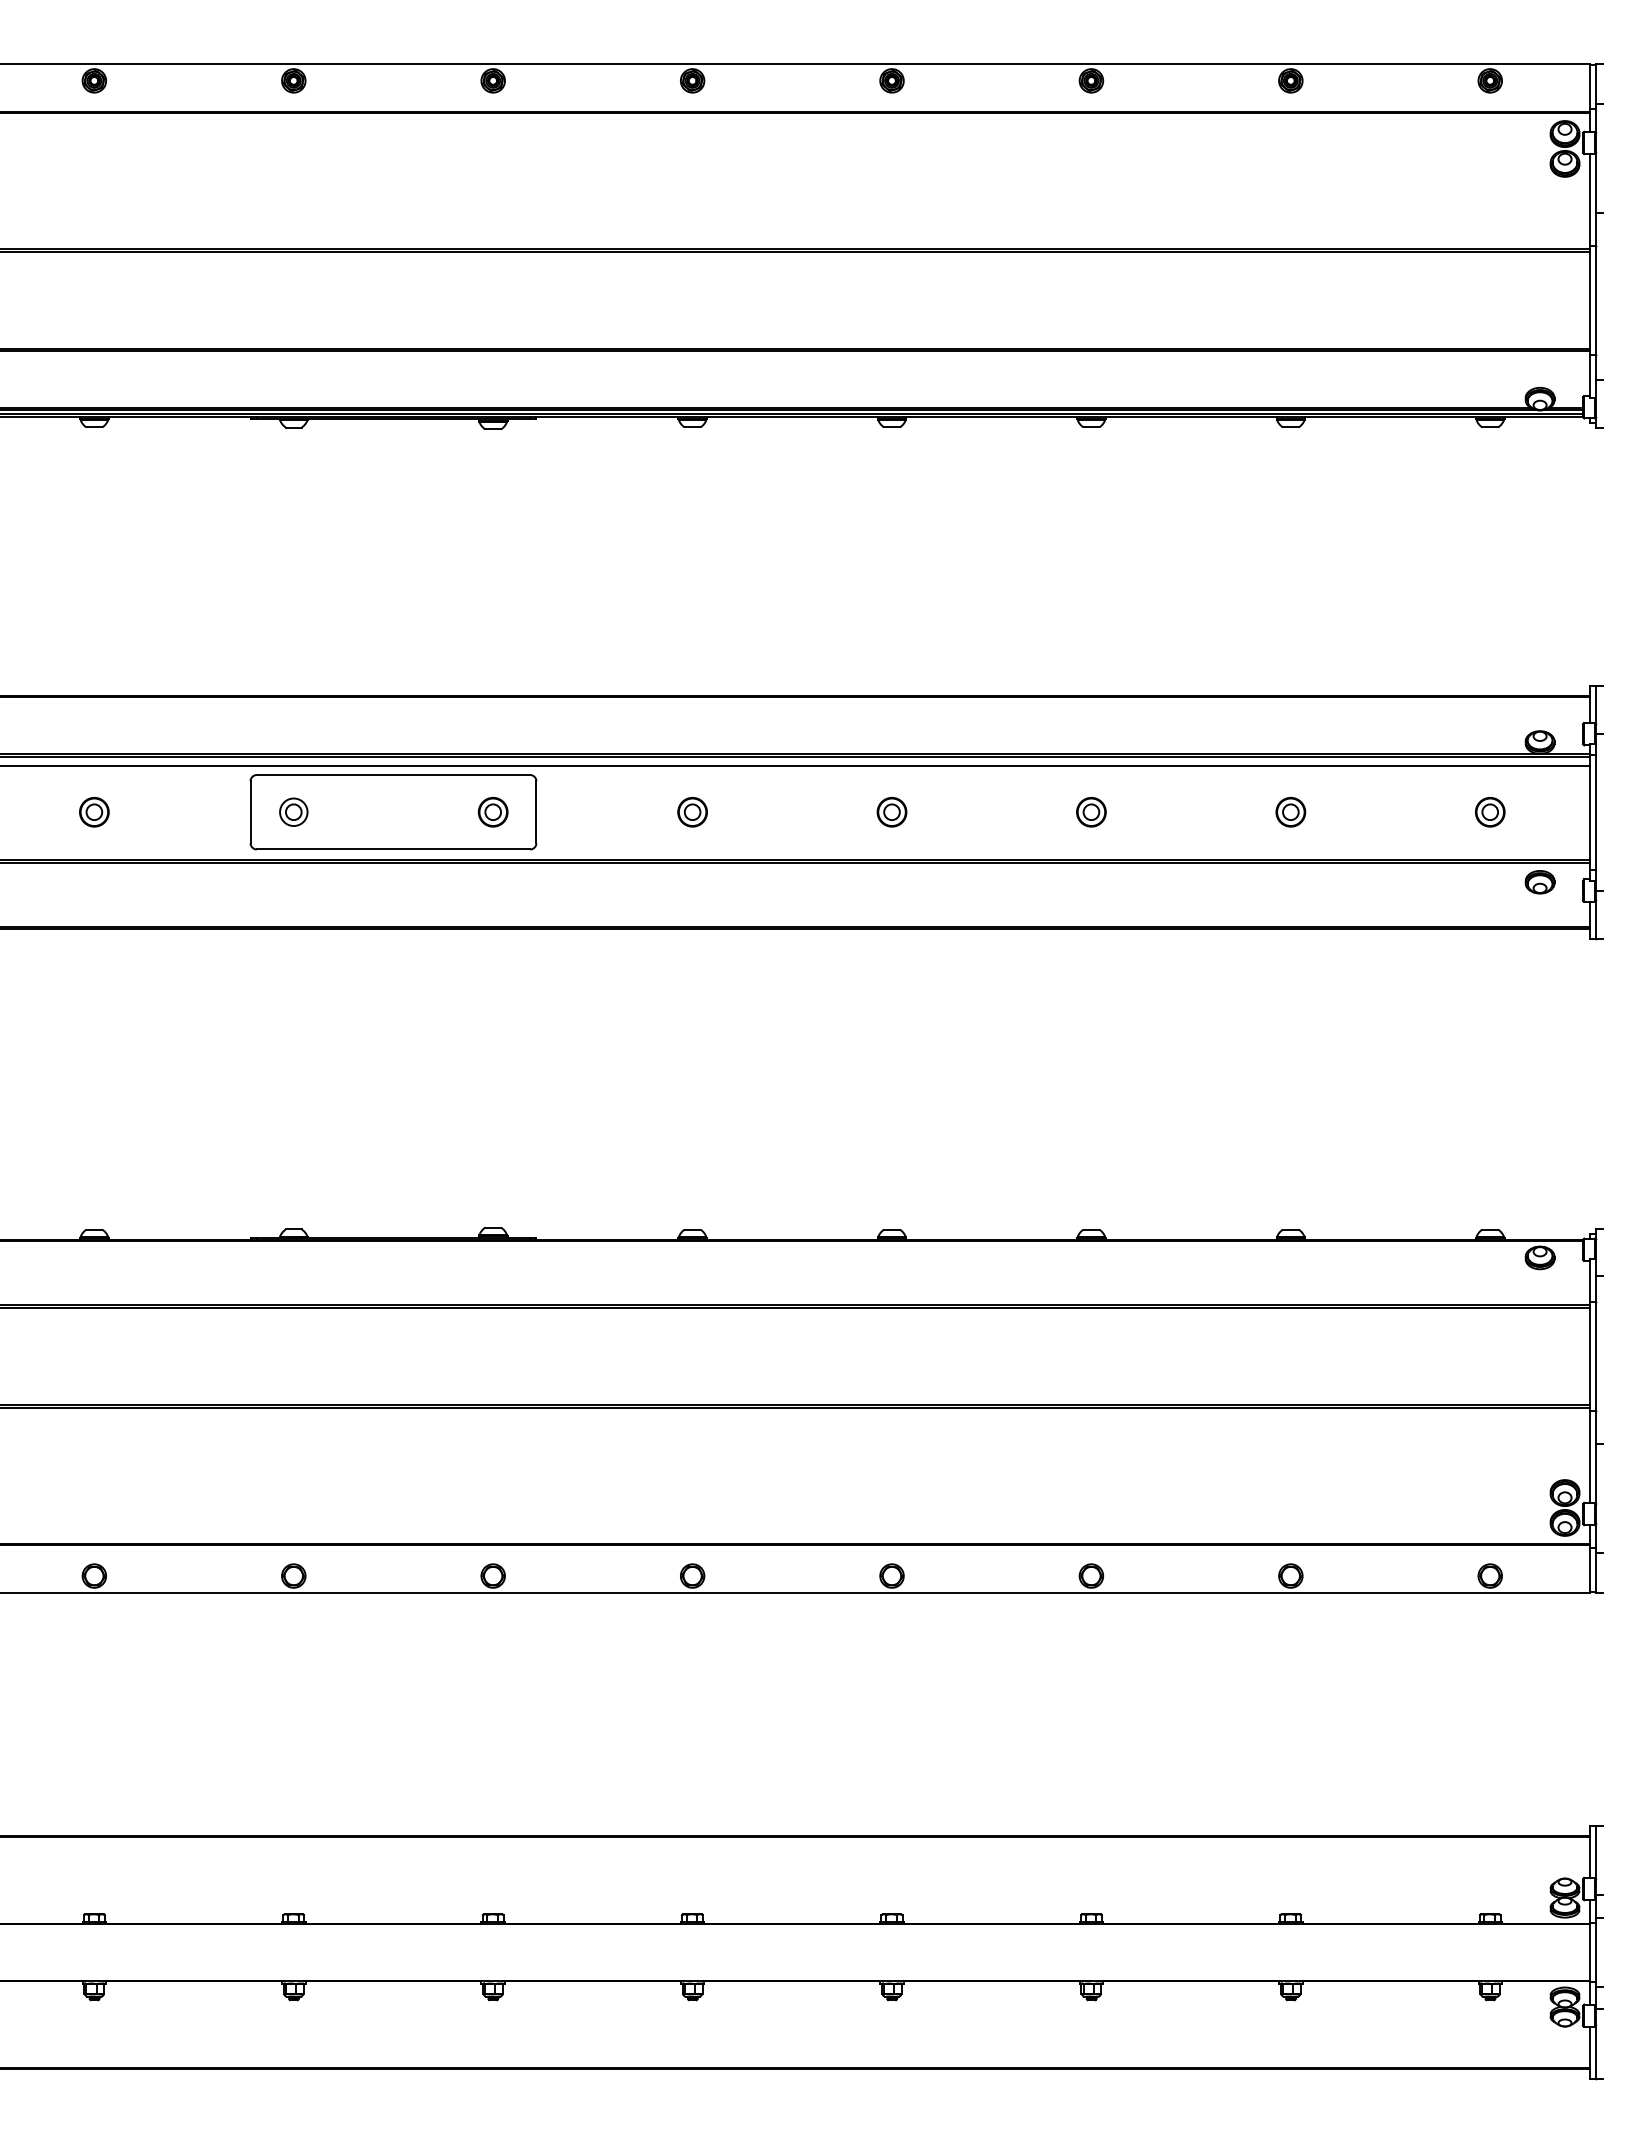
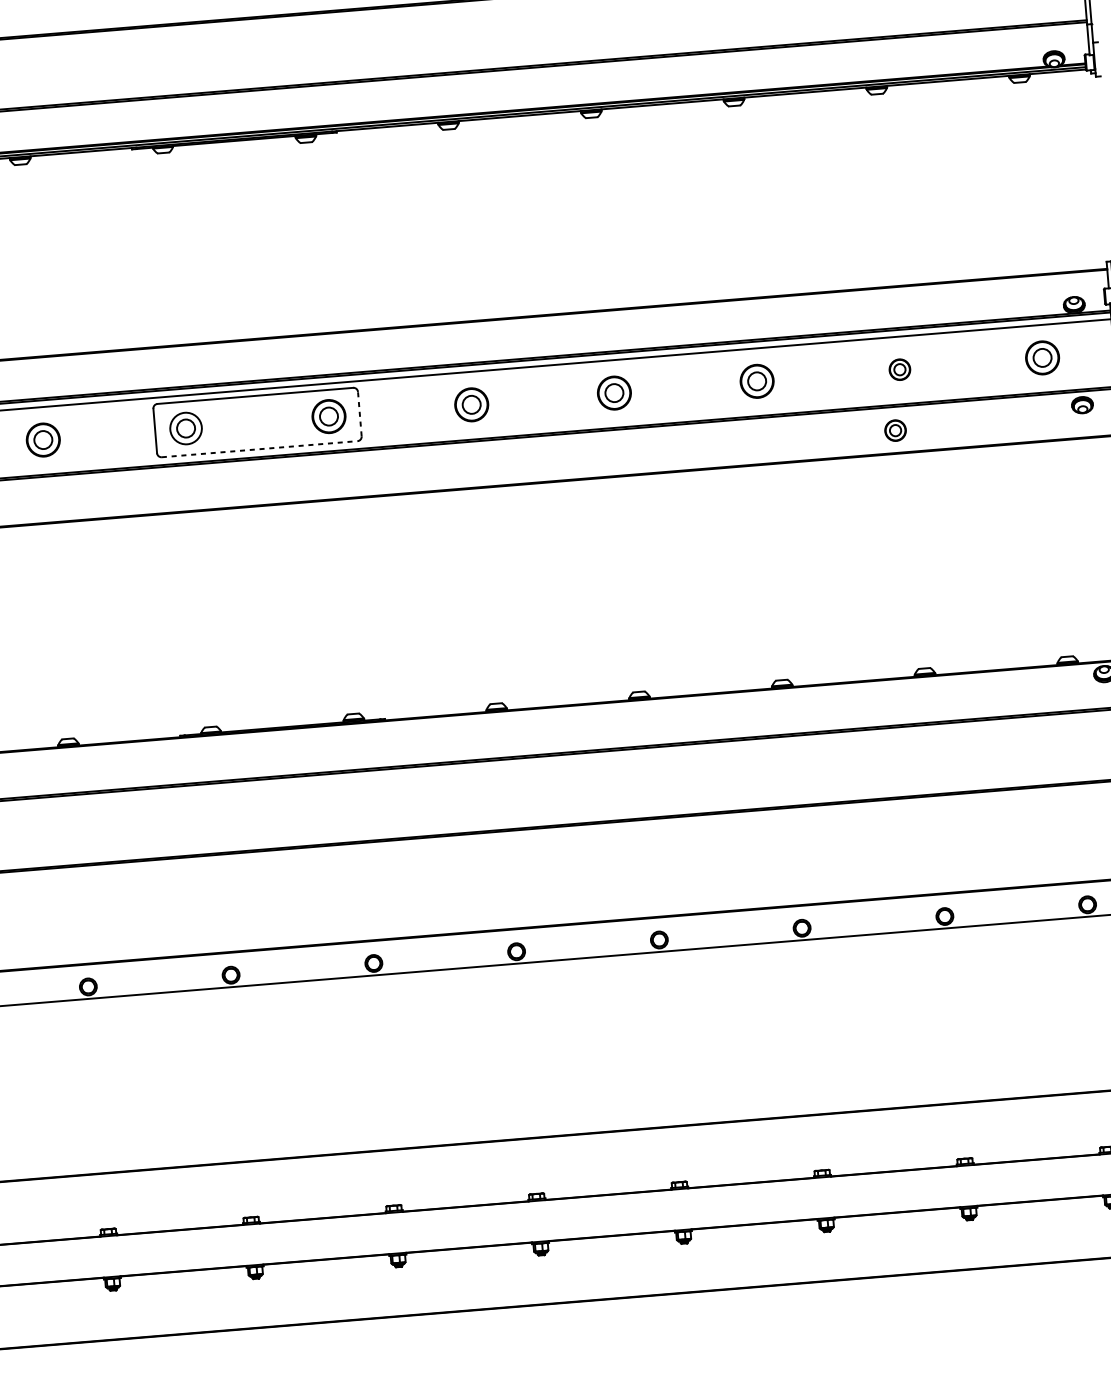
part: (293, 811) -> (185, 427), size x1.6
line: (536, 811) -> (359, 413), solid -> dashed
part: (94, 812) -> (43, 440), size x1.6
part: (492, 812) -> (328, 416), size x1.6
part: (692, 812) -> (471, 405), size x1.6
part: (891, 812) -> (614, 393), size x1.6
part: (1091, 812) -> (757, 381), size x1.6
part: (1490, 812) -> (1042, 358), size x1.6
line: (393, 849) -> (259, 449), solid -> dashed
part: (1277, 896) -> (895, 430), added

